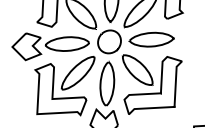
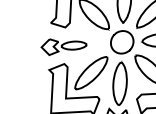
part: (50, 46) -> (64, 46), size x0.6

